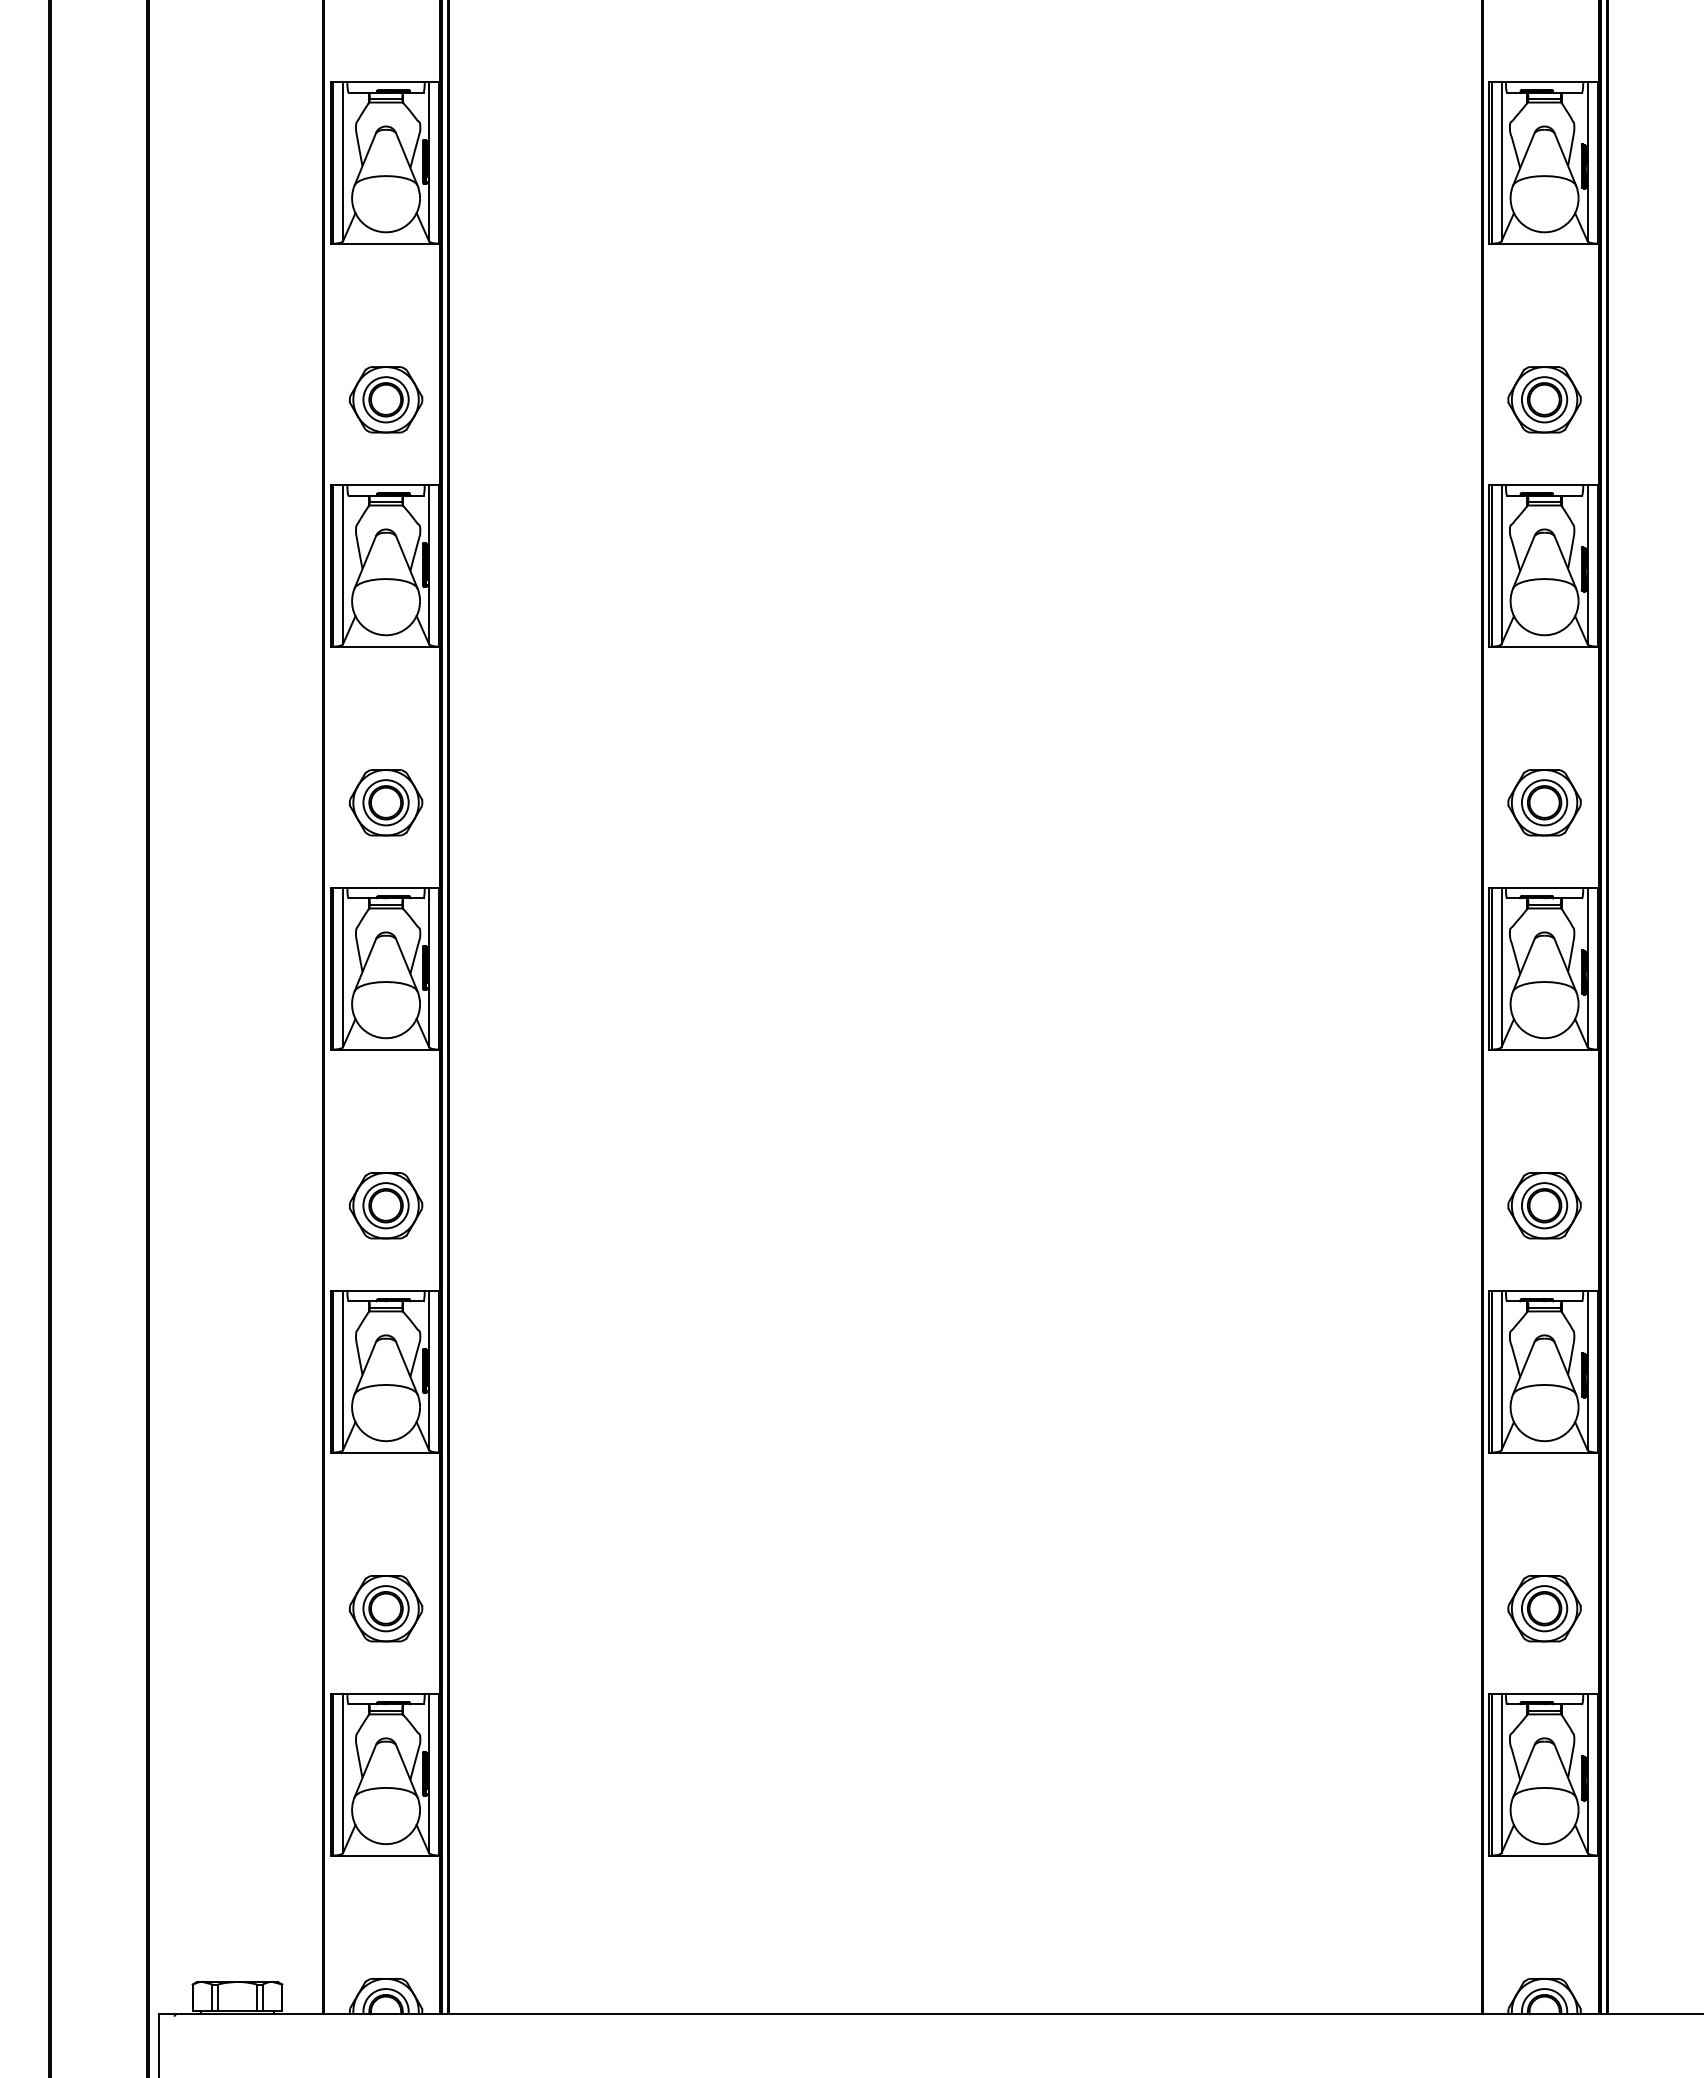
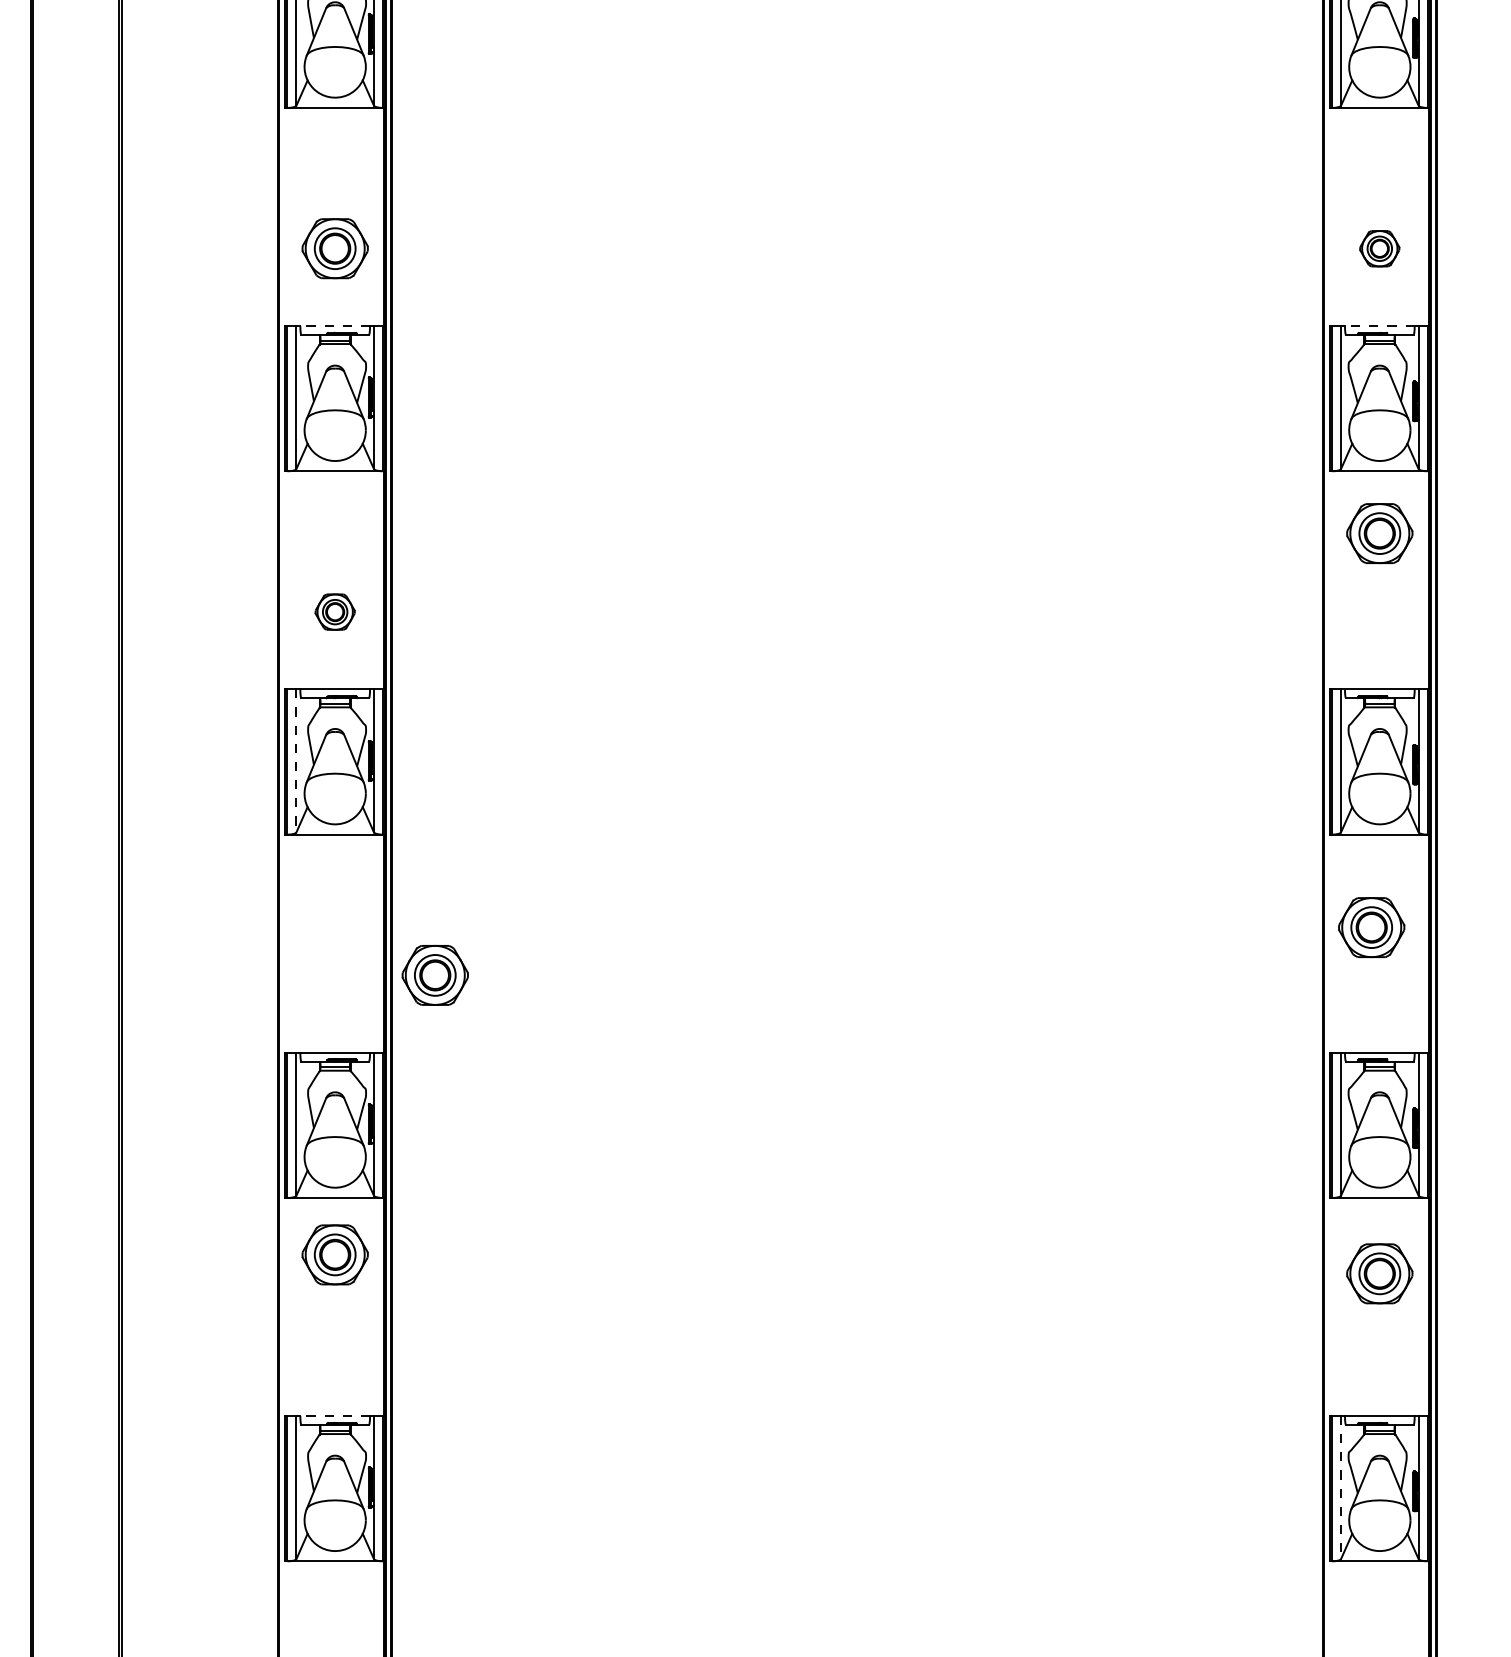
part: (1544, 399) -> (1379, 248), size x0.6
line: (386, 485) -> (335, 325), solid -> dashed
line: (1544, 485) -> (1379, 325), solid -> dashed
part: (385, 802) -> (334, 611), size x0.6
part: (1544, 802) -> (1379, 533), moved
line: (343, 968) -> (296, 761), solid -> dashed
part: (385, 1205) -> (434, 975), moved
part: (1544, 1205) -> (1371, 927), moved
part: (385, 1608) -> (334, 1254), moved
part: (1544, 1608) -> (1379, 1273), moved
line: (386, 1694) -> (335, 1416), solid -> dashed
line: (1501, 1774) -> (1340, 1488), solid -> dashed

